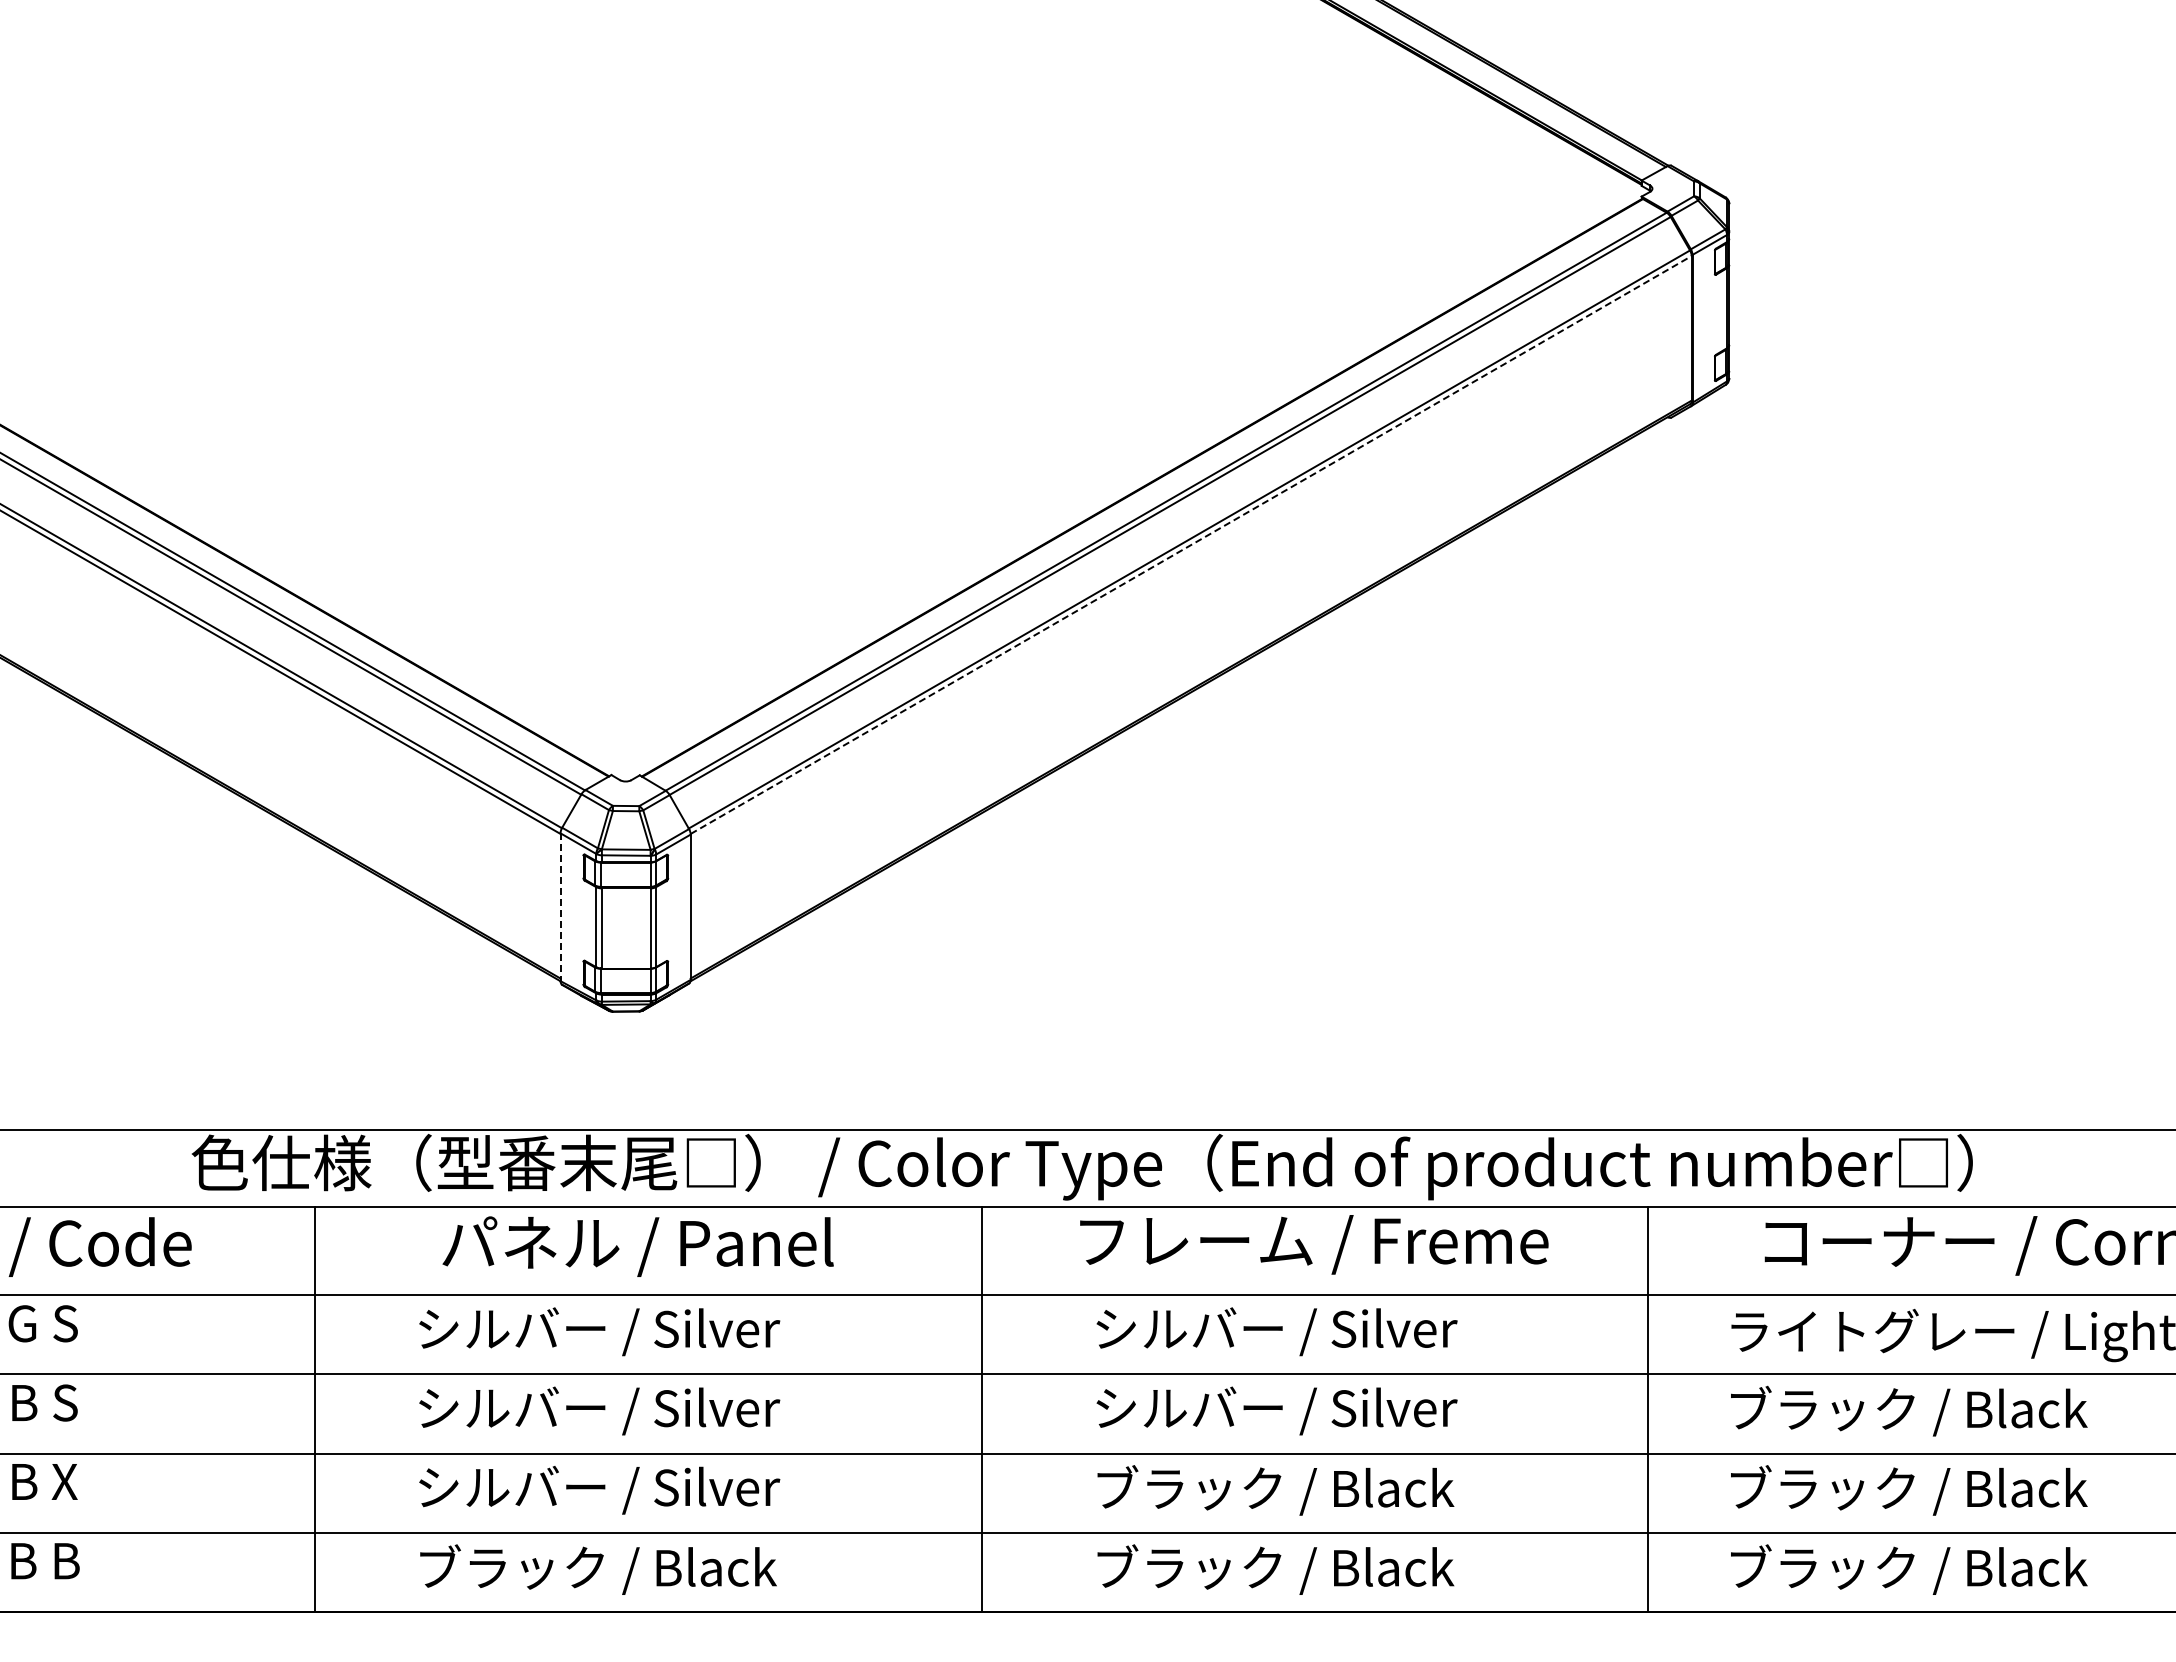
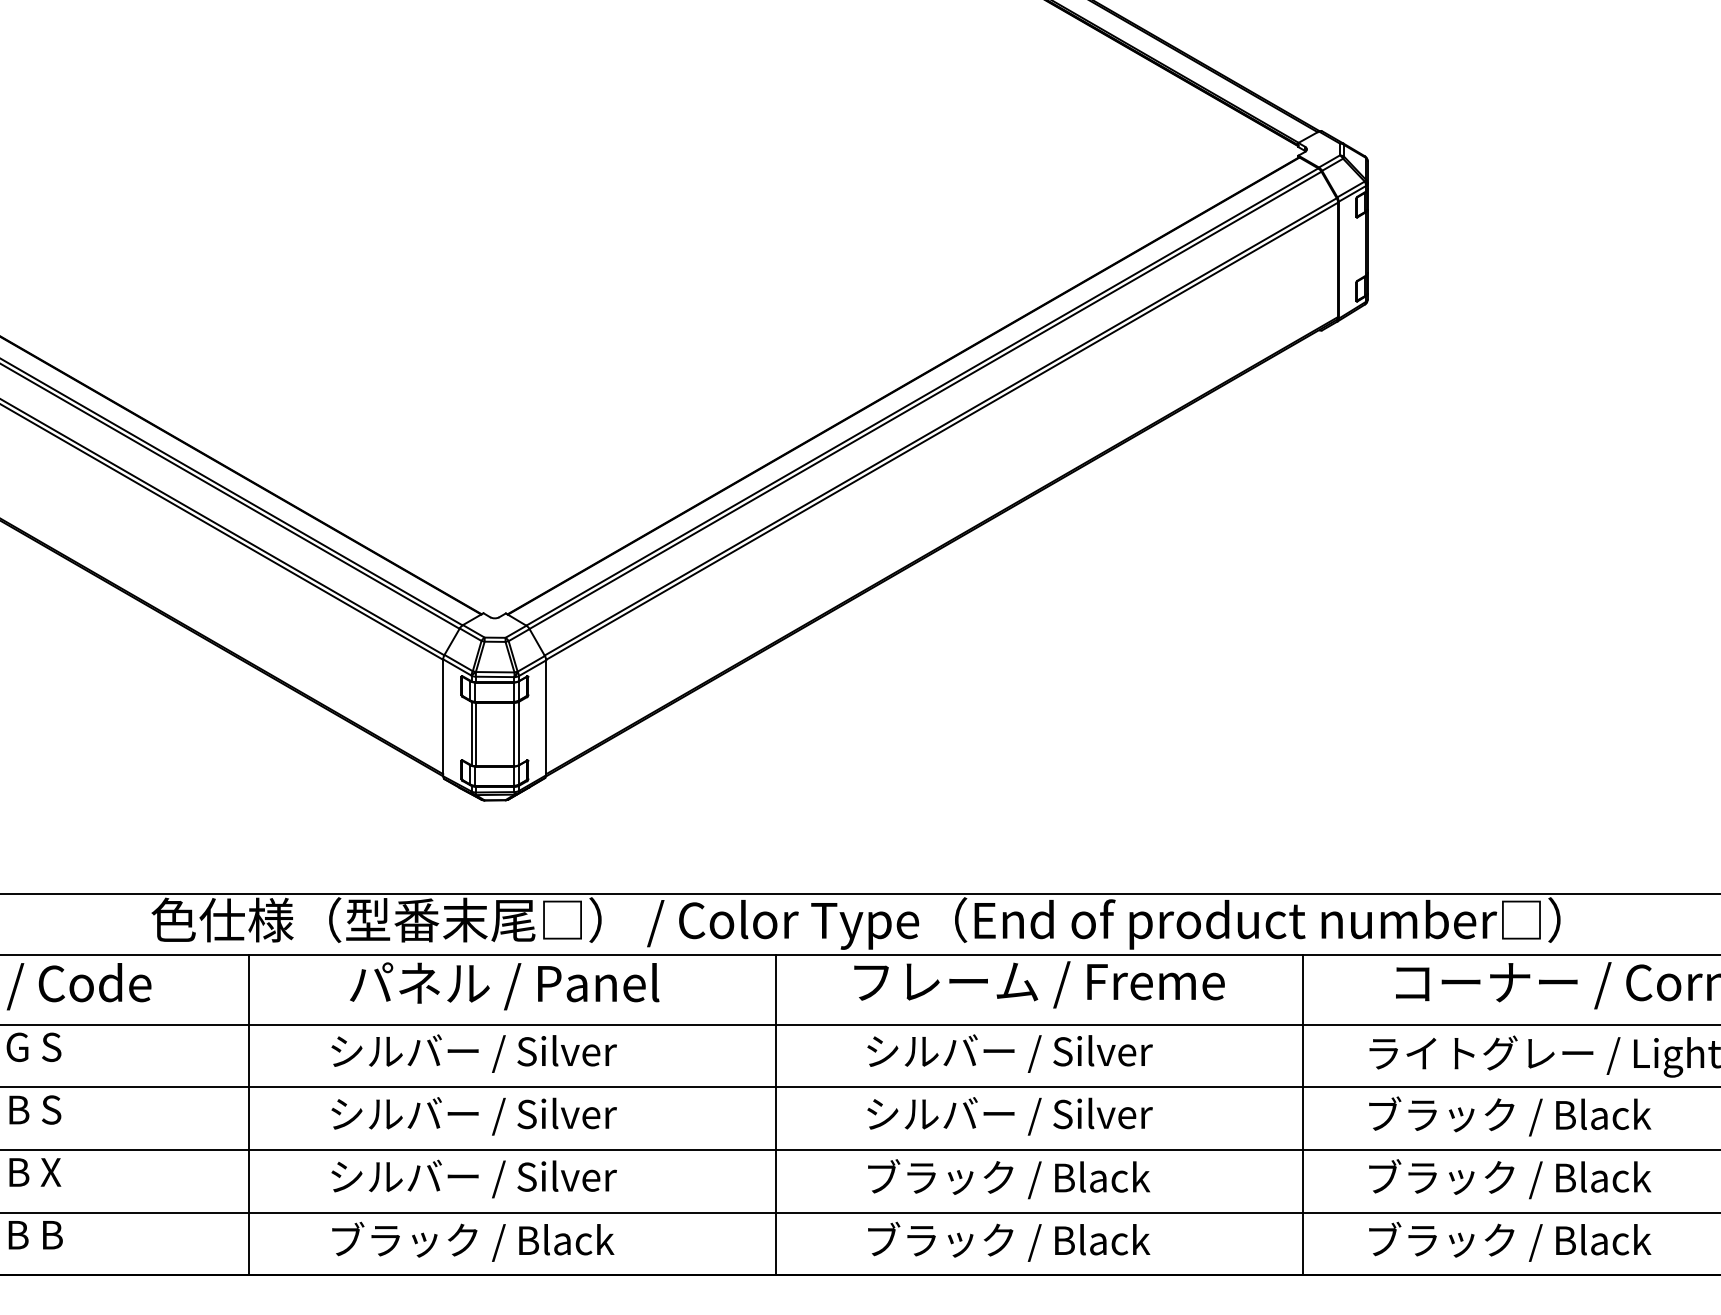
line: (1191, 545) -> (942, 431), dashed -> solid
line: (560, 907) -> (443, 718), dashed -> solid

